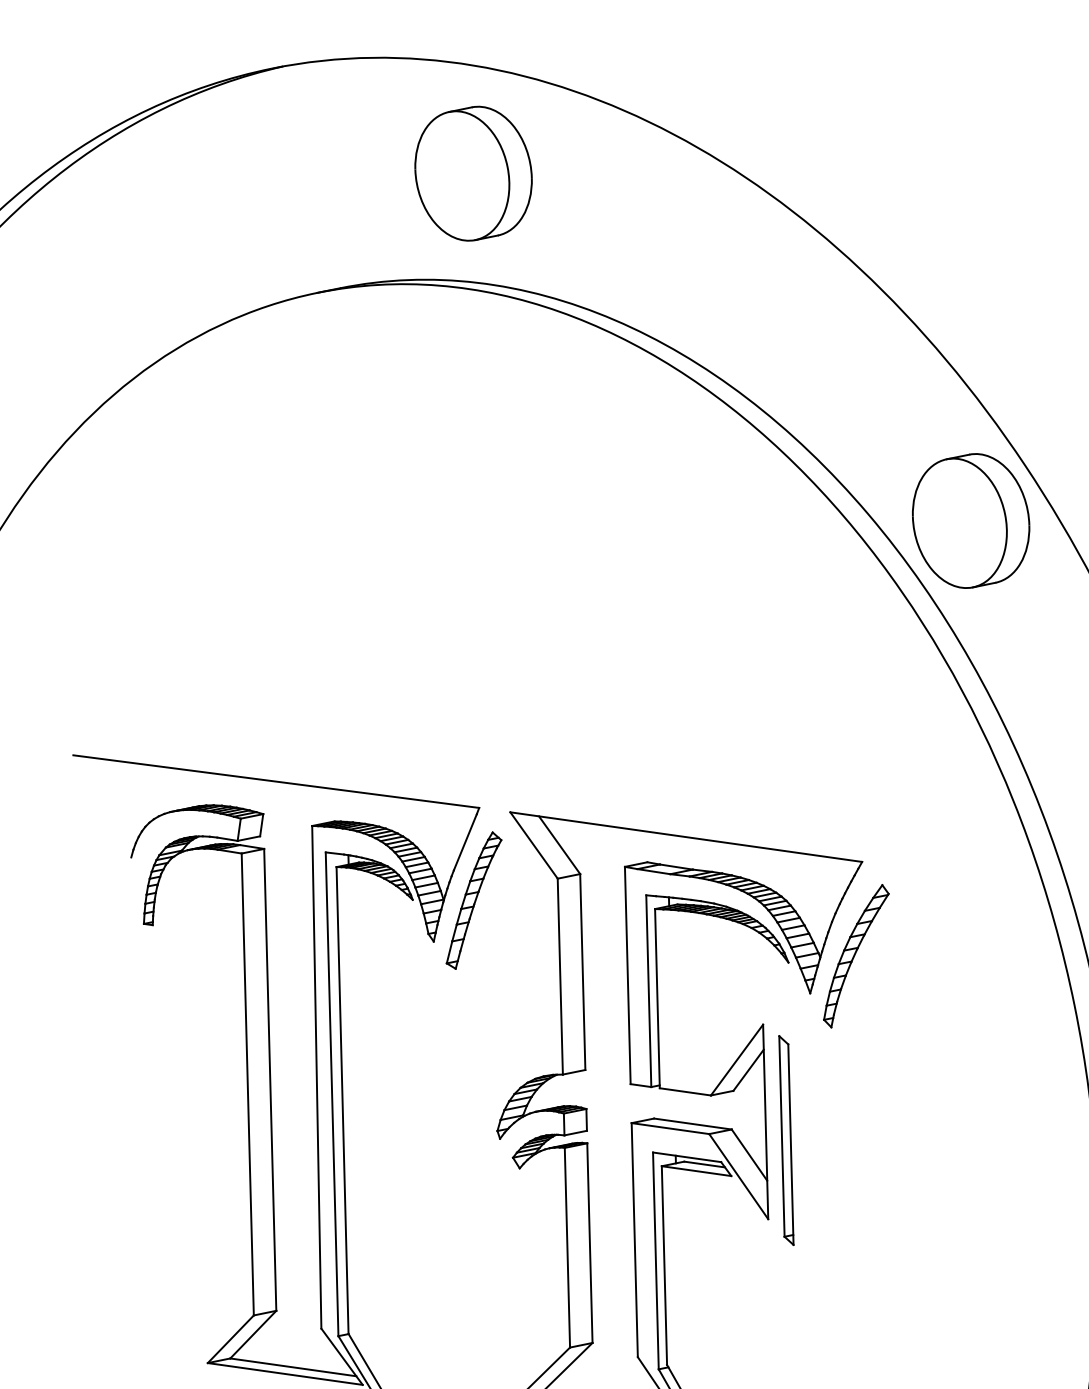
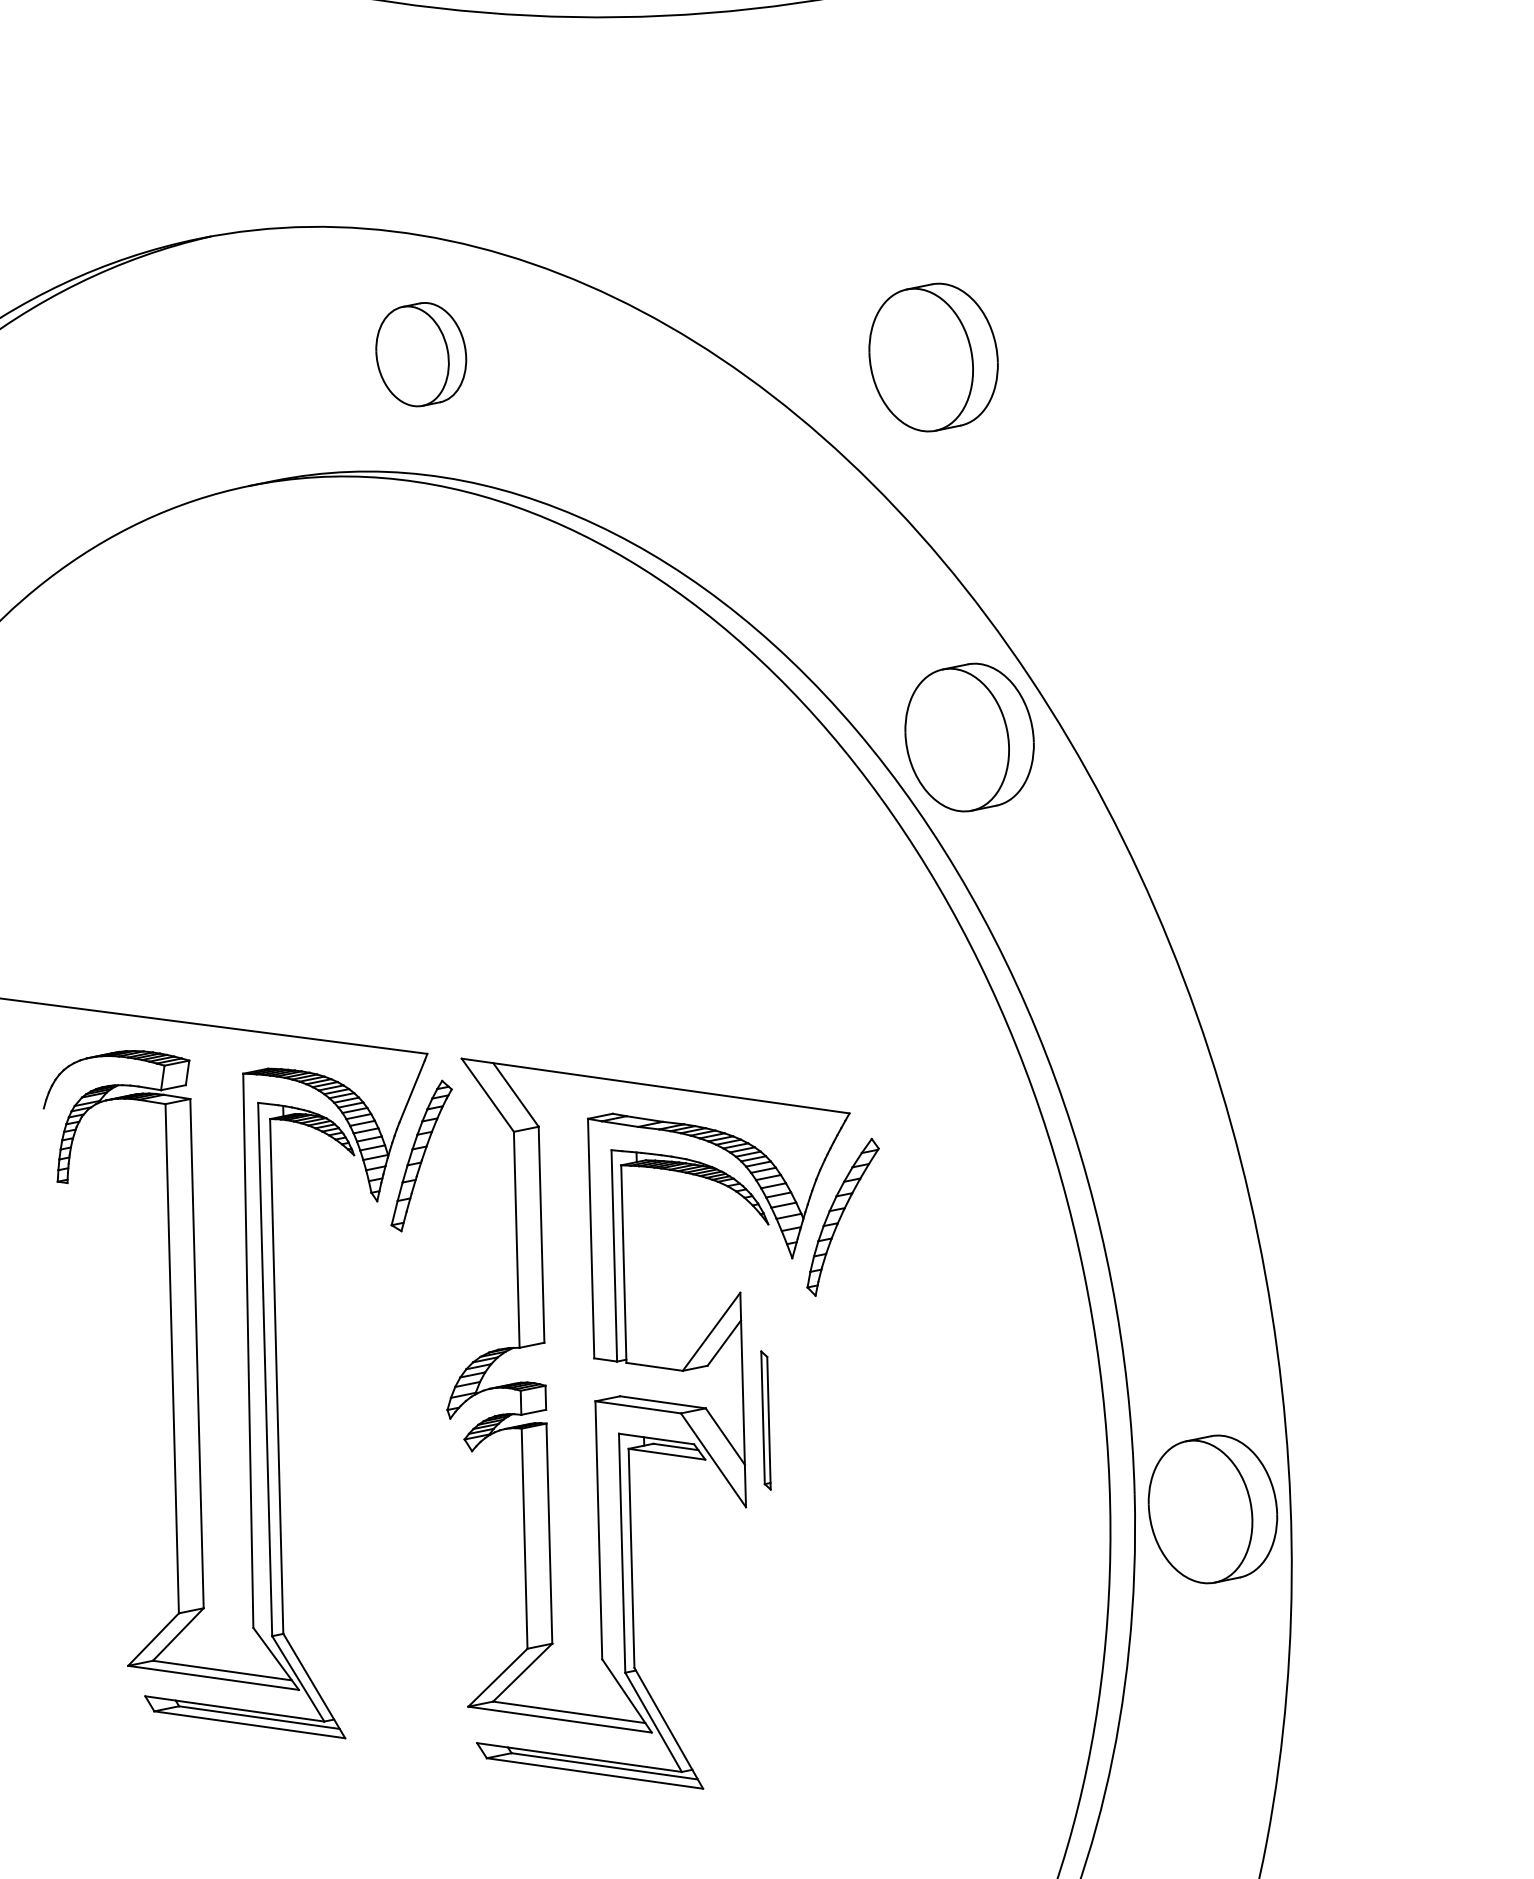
part: (473, 173) -> (421, 354), size x0.7
part: (938, 176) -> (933, 357), added
part: (785, 1140) -> (765, 1420), size x0.6

